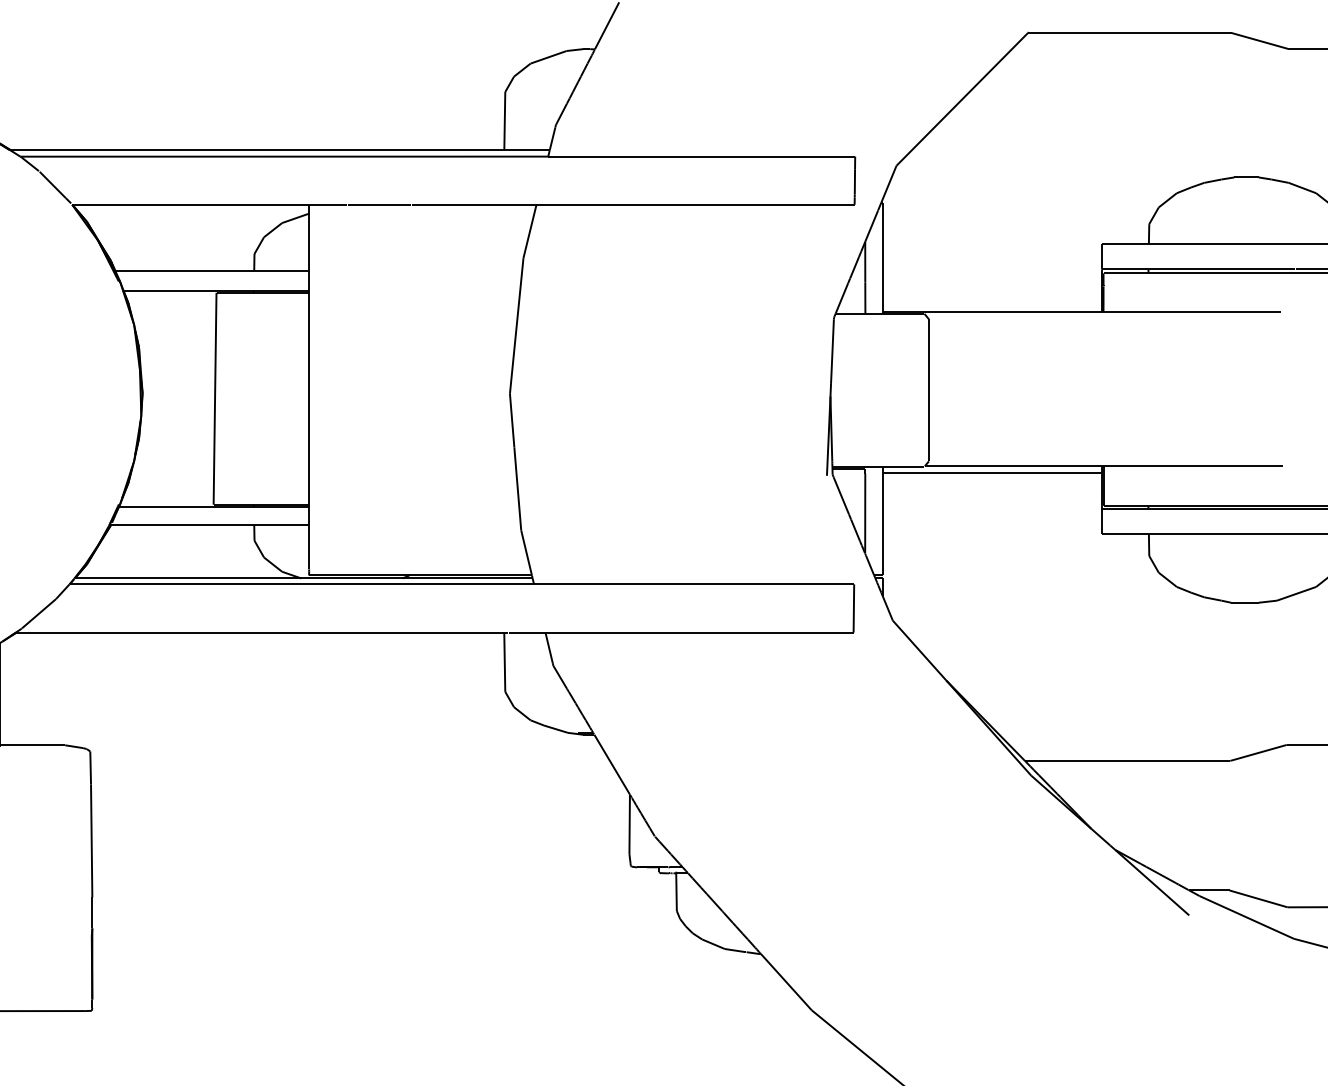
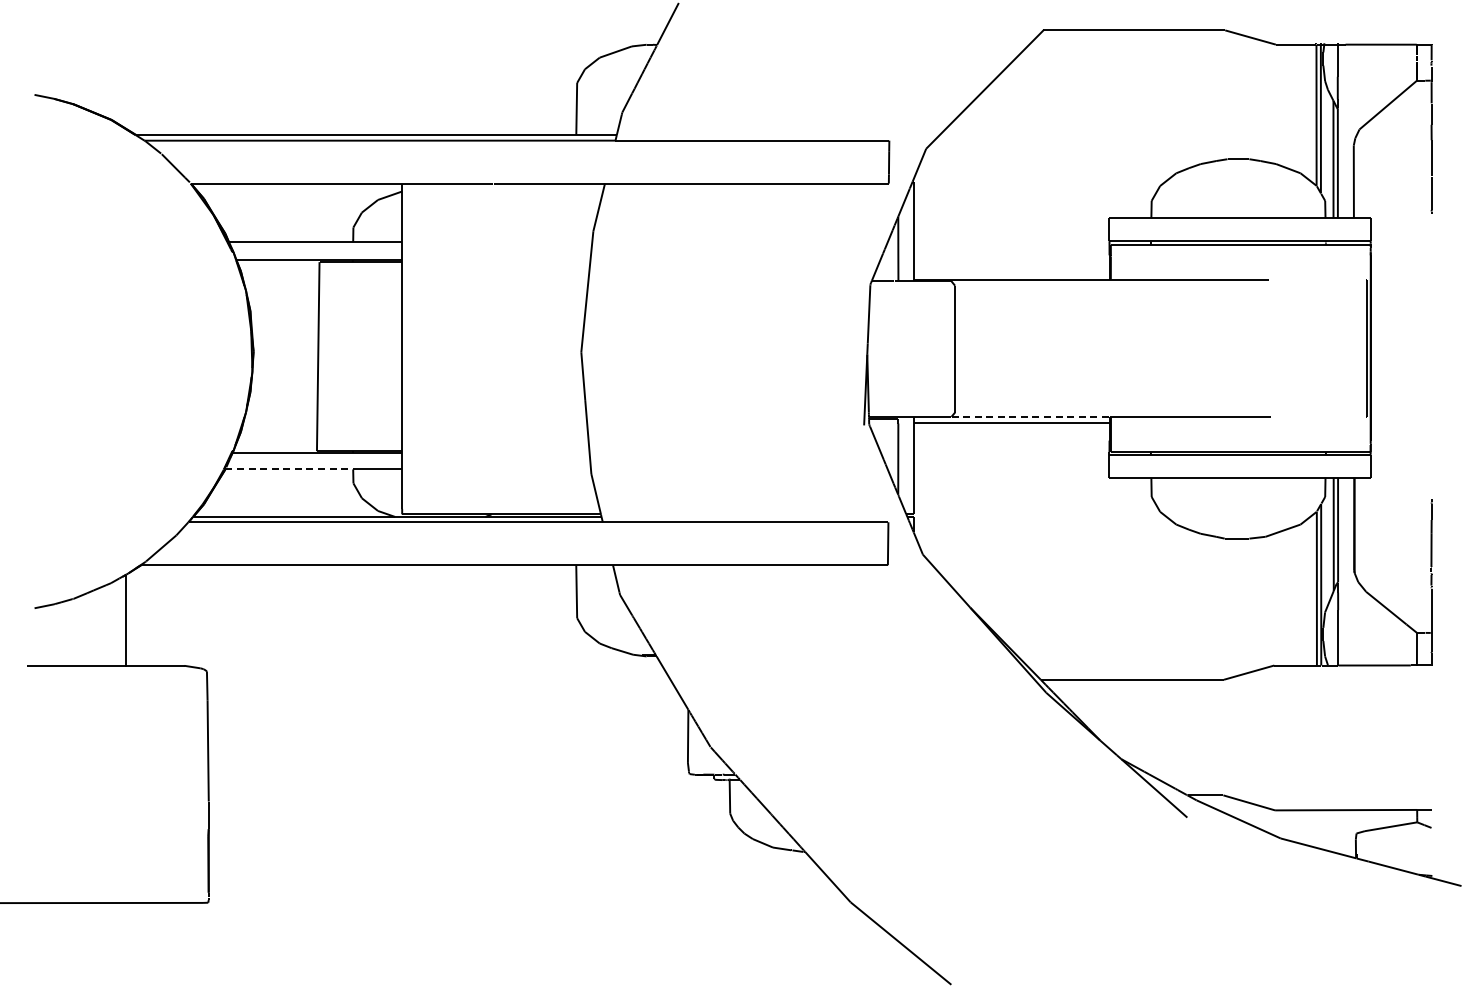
line: (1014, 465) -> (1031, 416), solid -> dashed
line: (182, 525) -> (289, 469), solid -> dashed

